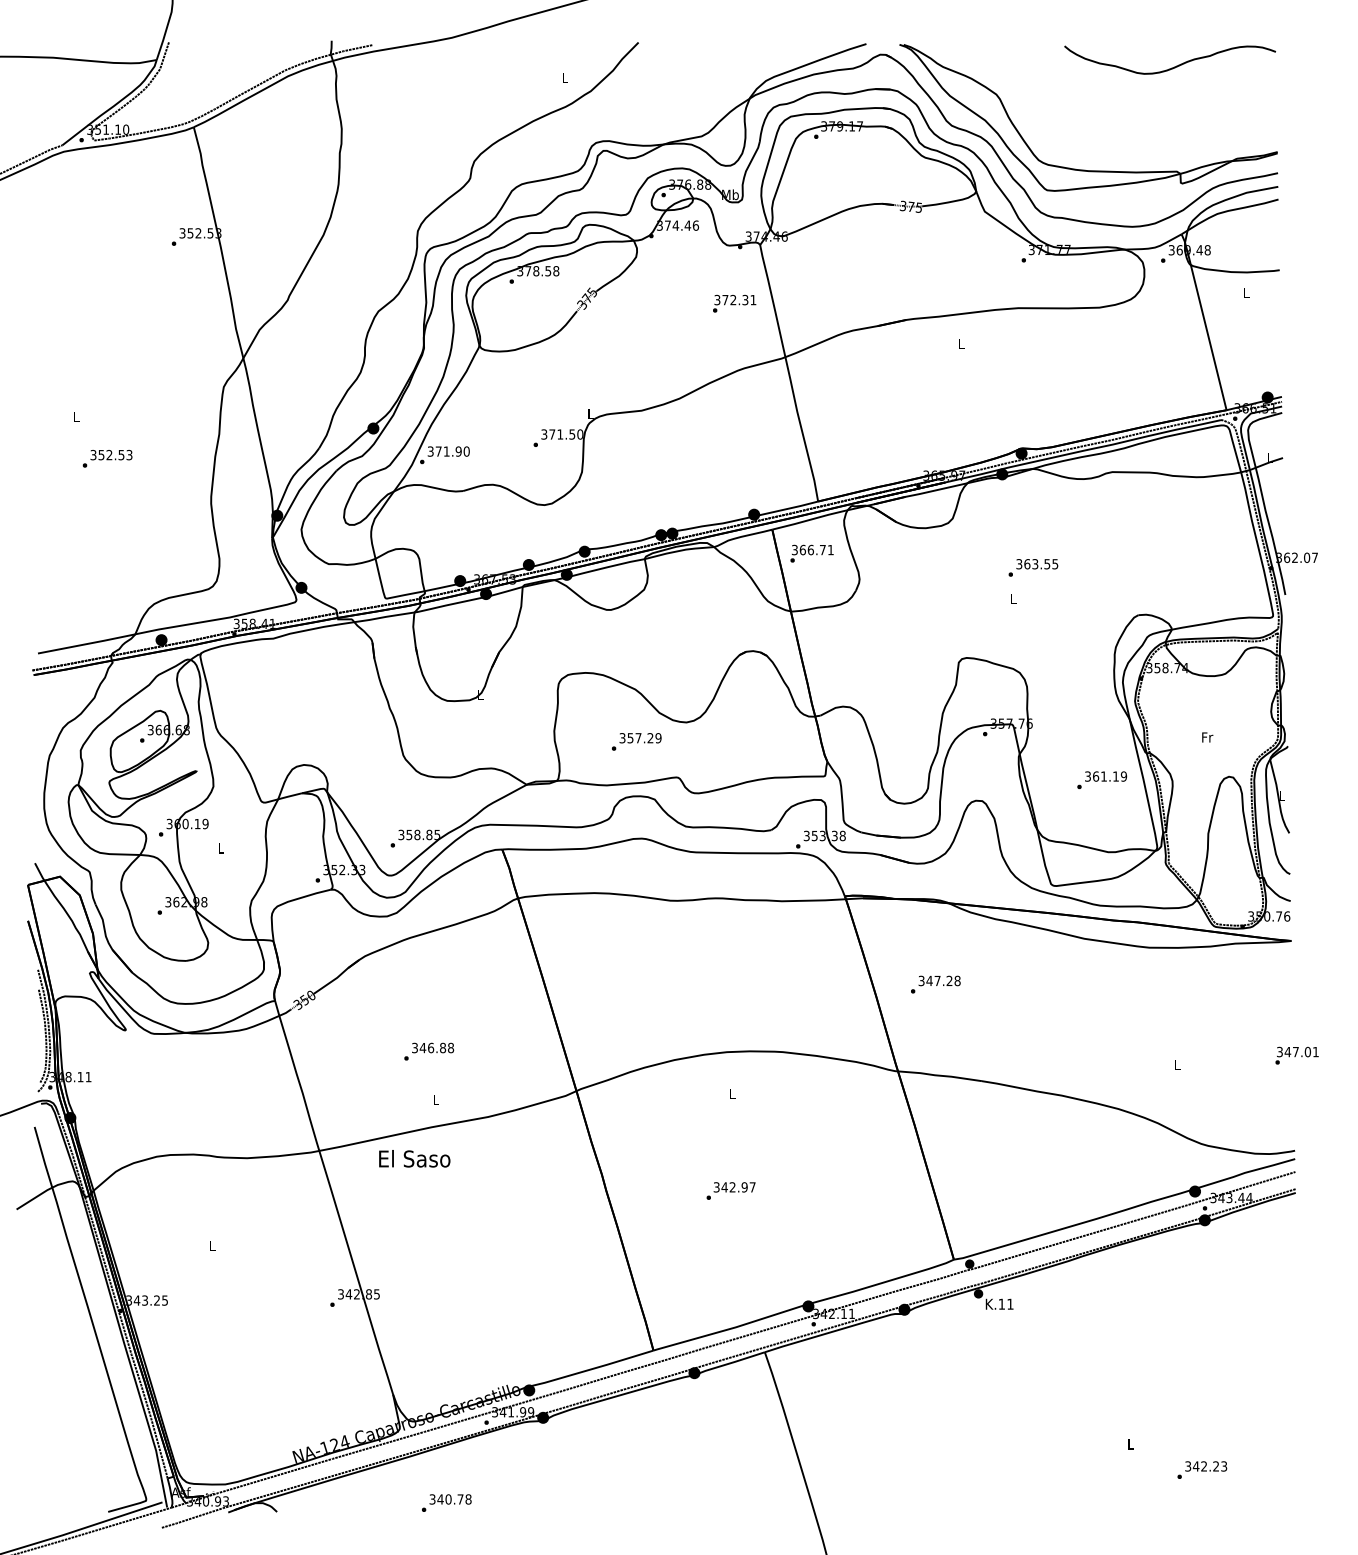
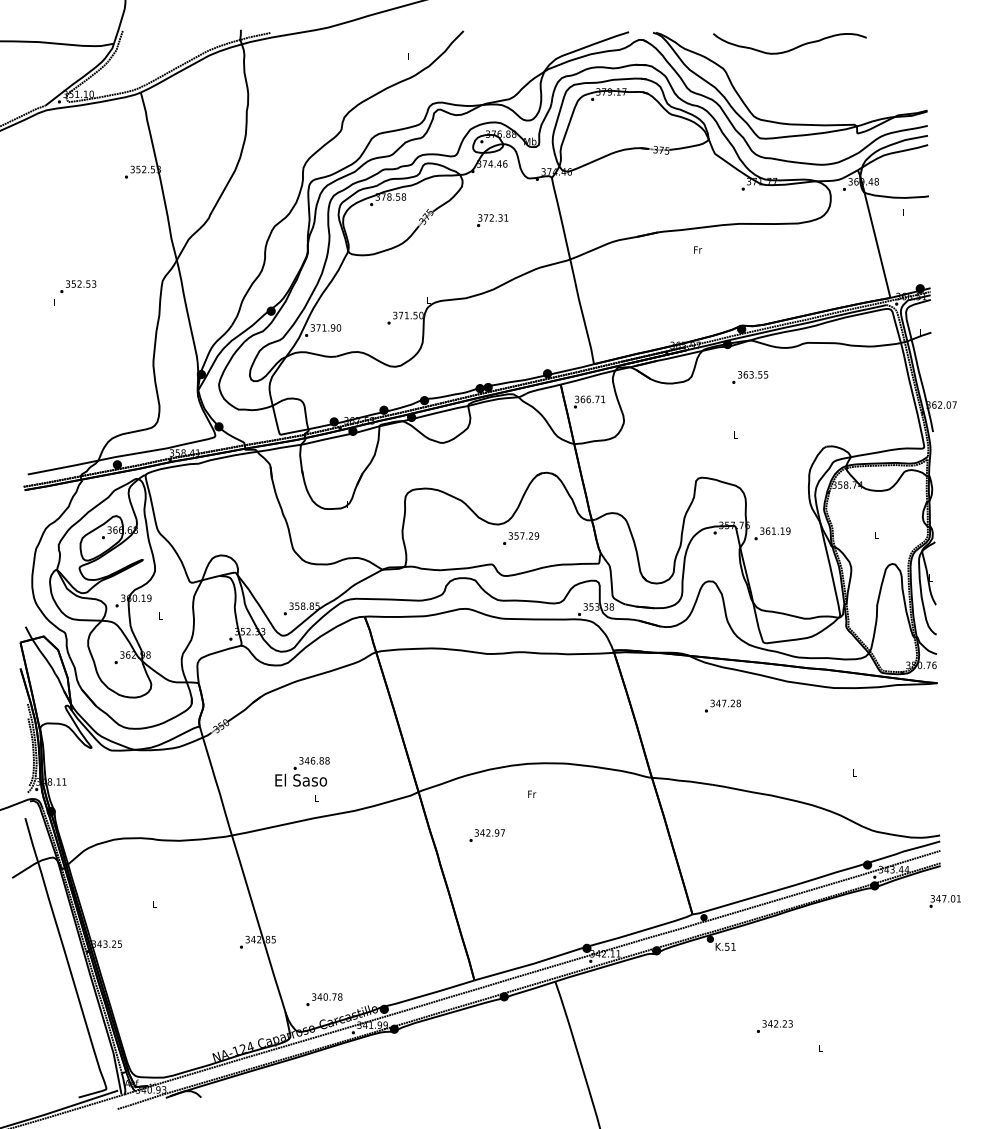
curve: (1171, 67) -> (790, 49), moved
text: (734, 303) -> (492, 220), moved
text: (961, 344) -> (698, 250), L -> Fr
text: (107, 458) -> (78, 286), moved
text: (1033, 567) -> (750, 377), moved
text: (1207, 737) -> (876, 535), Fr -> L
text: (636, 741) -> (520, 538), moved
text: (1102, 780) -> (772, 534), moved
text: (935, 984) -> (722, 706), moved
text: (1296, 1055) -> (944, 901), moved
text: (732, 1094) -> (531, 794), L -> Fr
text: (414, 1158) -> (301, 780), moved
text: (730, 1190) -> (486, 835), moved
text: (1001, 1303) -> (727, 946), K.11 -> K.51
text: (1202, 1469) -> (774, 1026), moved
text: (446, 1502) -> (324, 999), moved

